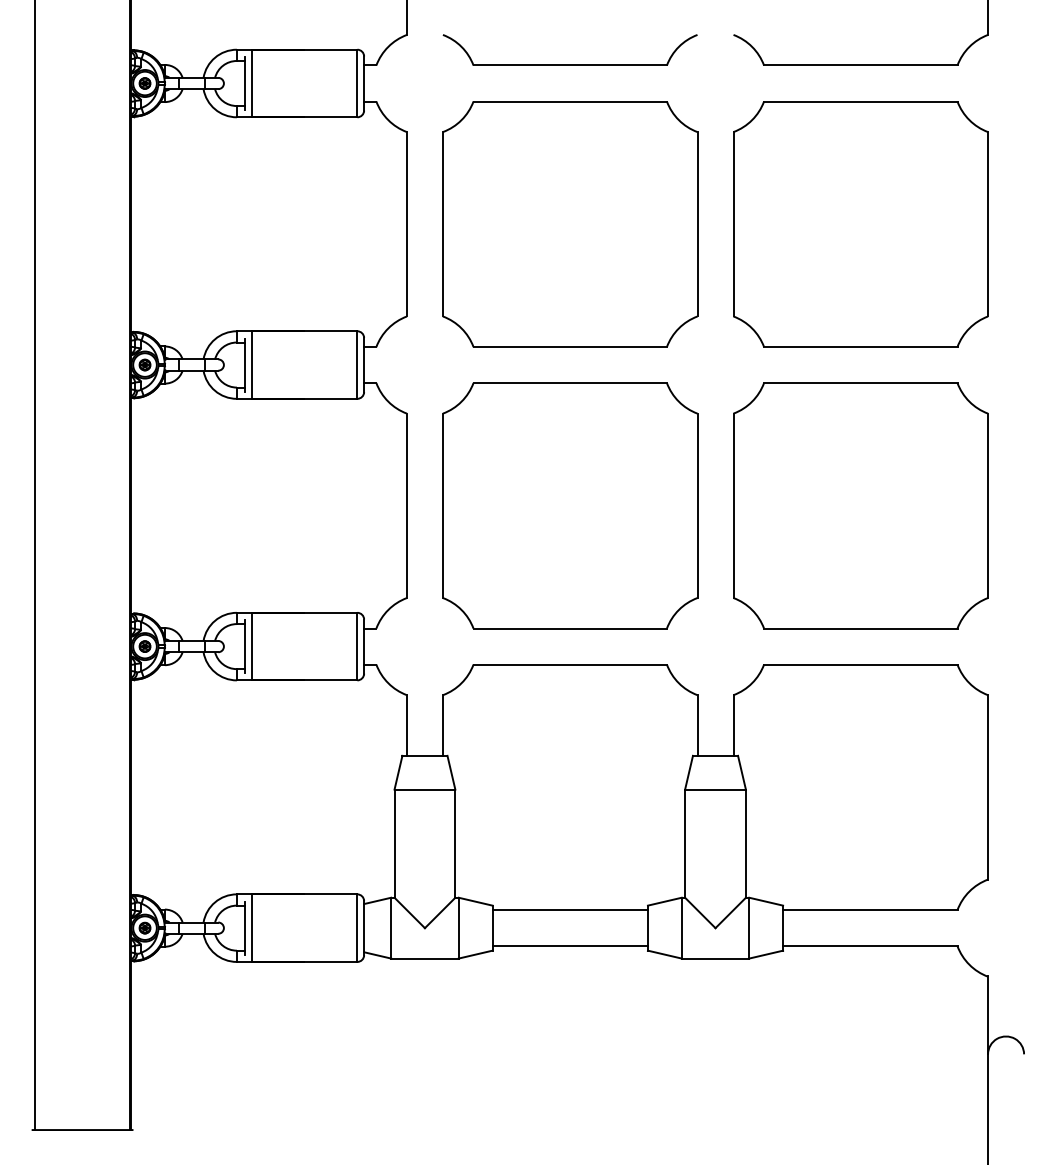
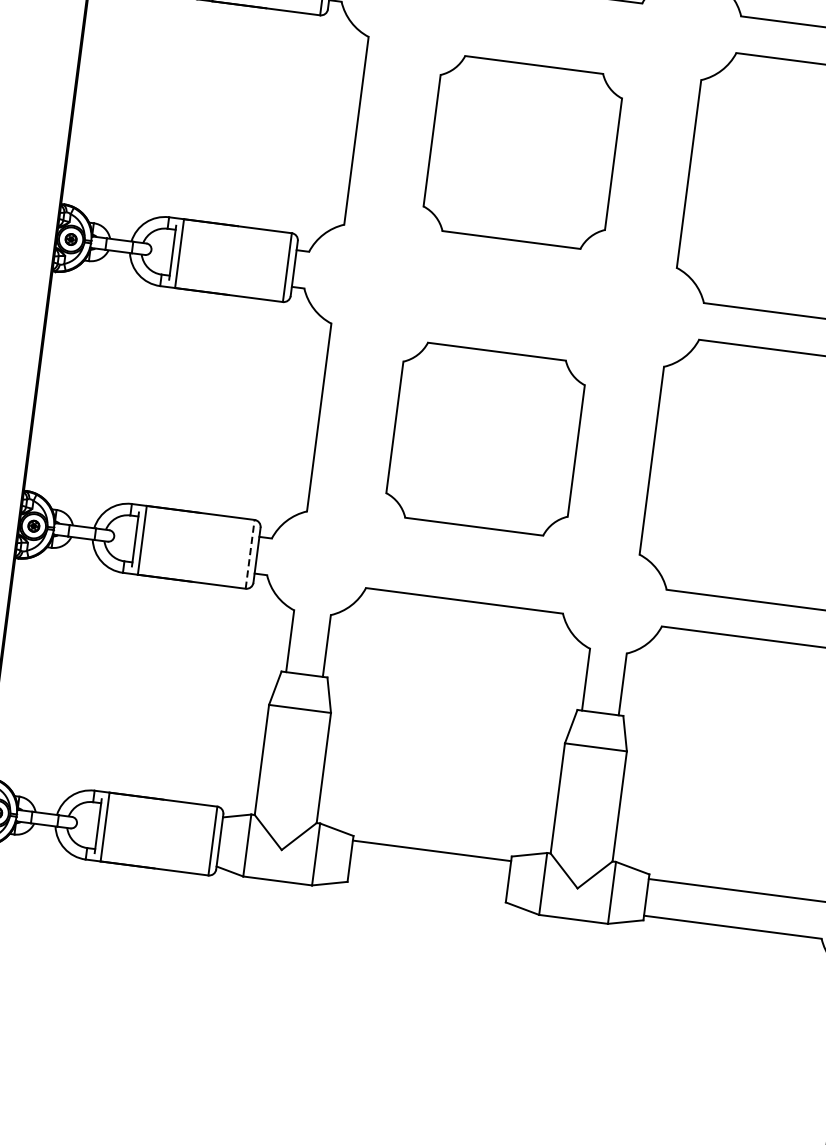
part: (570, 224) -> (522, 152), size x0.7
part: (570, 505) -> (485, 438), size x0.7
line: (357, 646) -> (250, 554), solid -> dashed
line: (569, 946) -> (426, 887), removed

